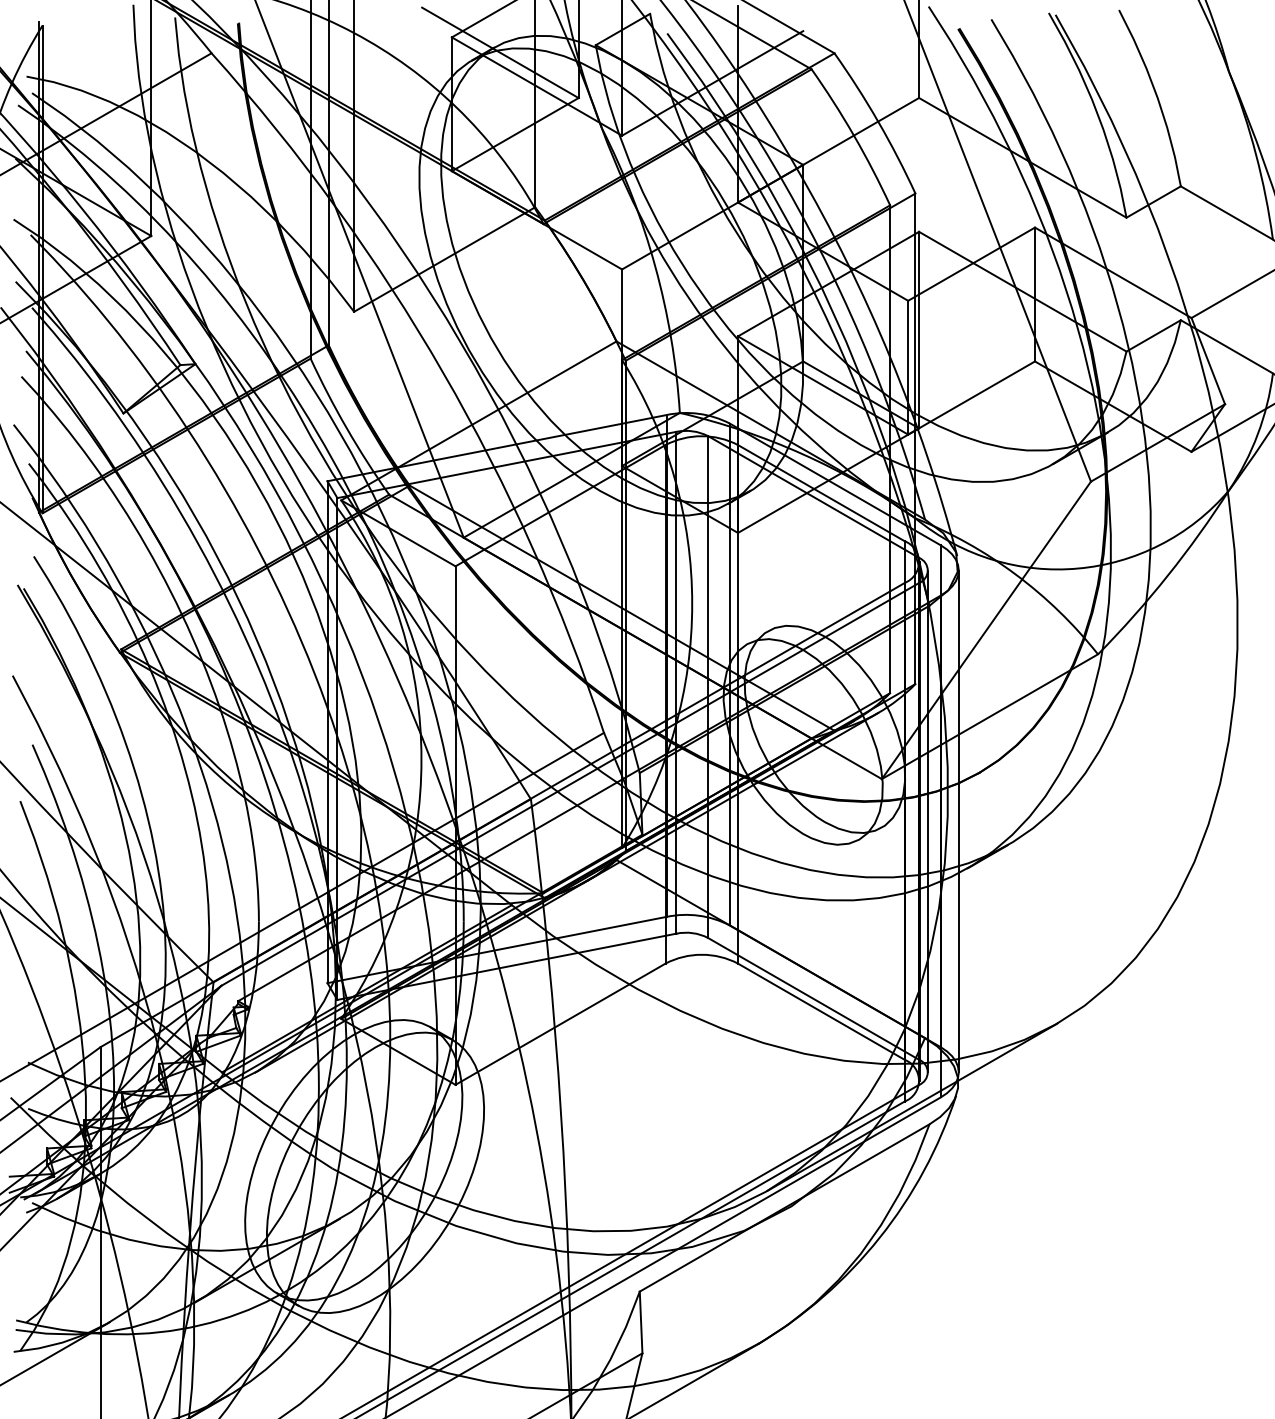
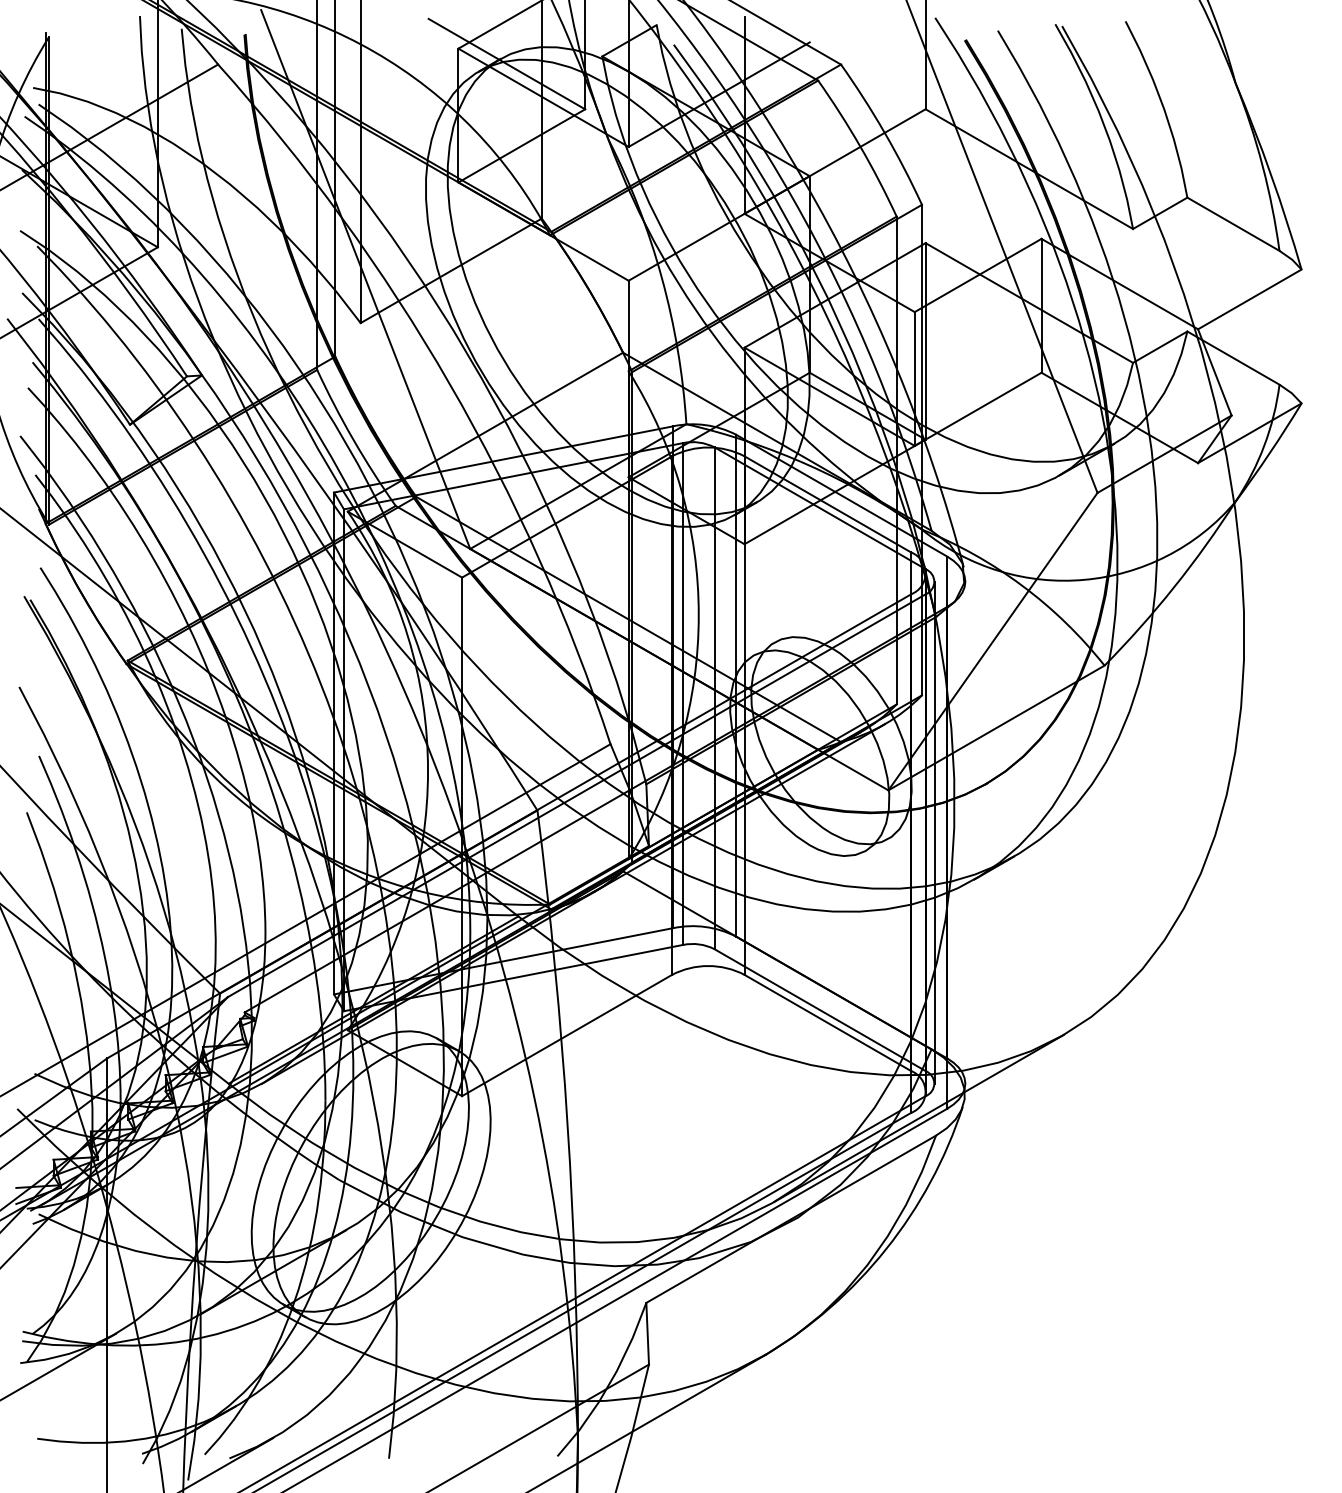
line: (958, 821) -> (965, 832), removed

